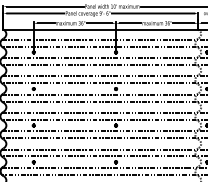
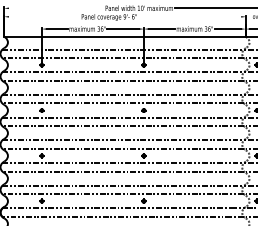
line: (44, 6) -> (55, 8), removed
line: (35, 13) -> (43, 16), removed
line: (152, 13) -> (189, 16), removed

